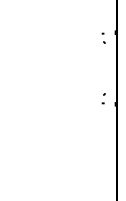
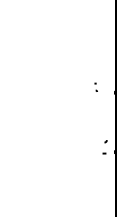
part: (102, 37) -> (95, 86), moved
part: (102, 98) -> (104, 147), size x1.6

